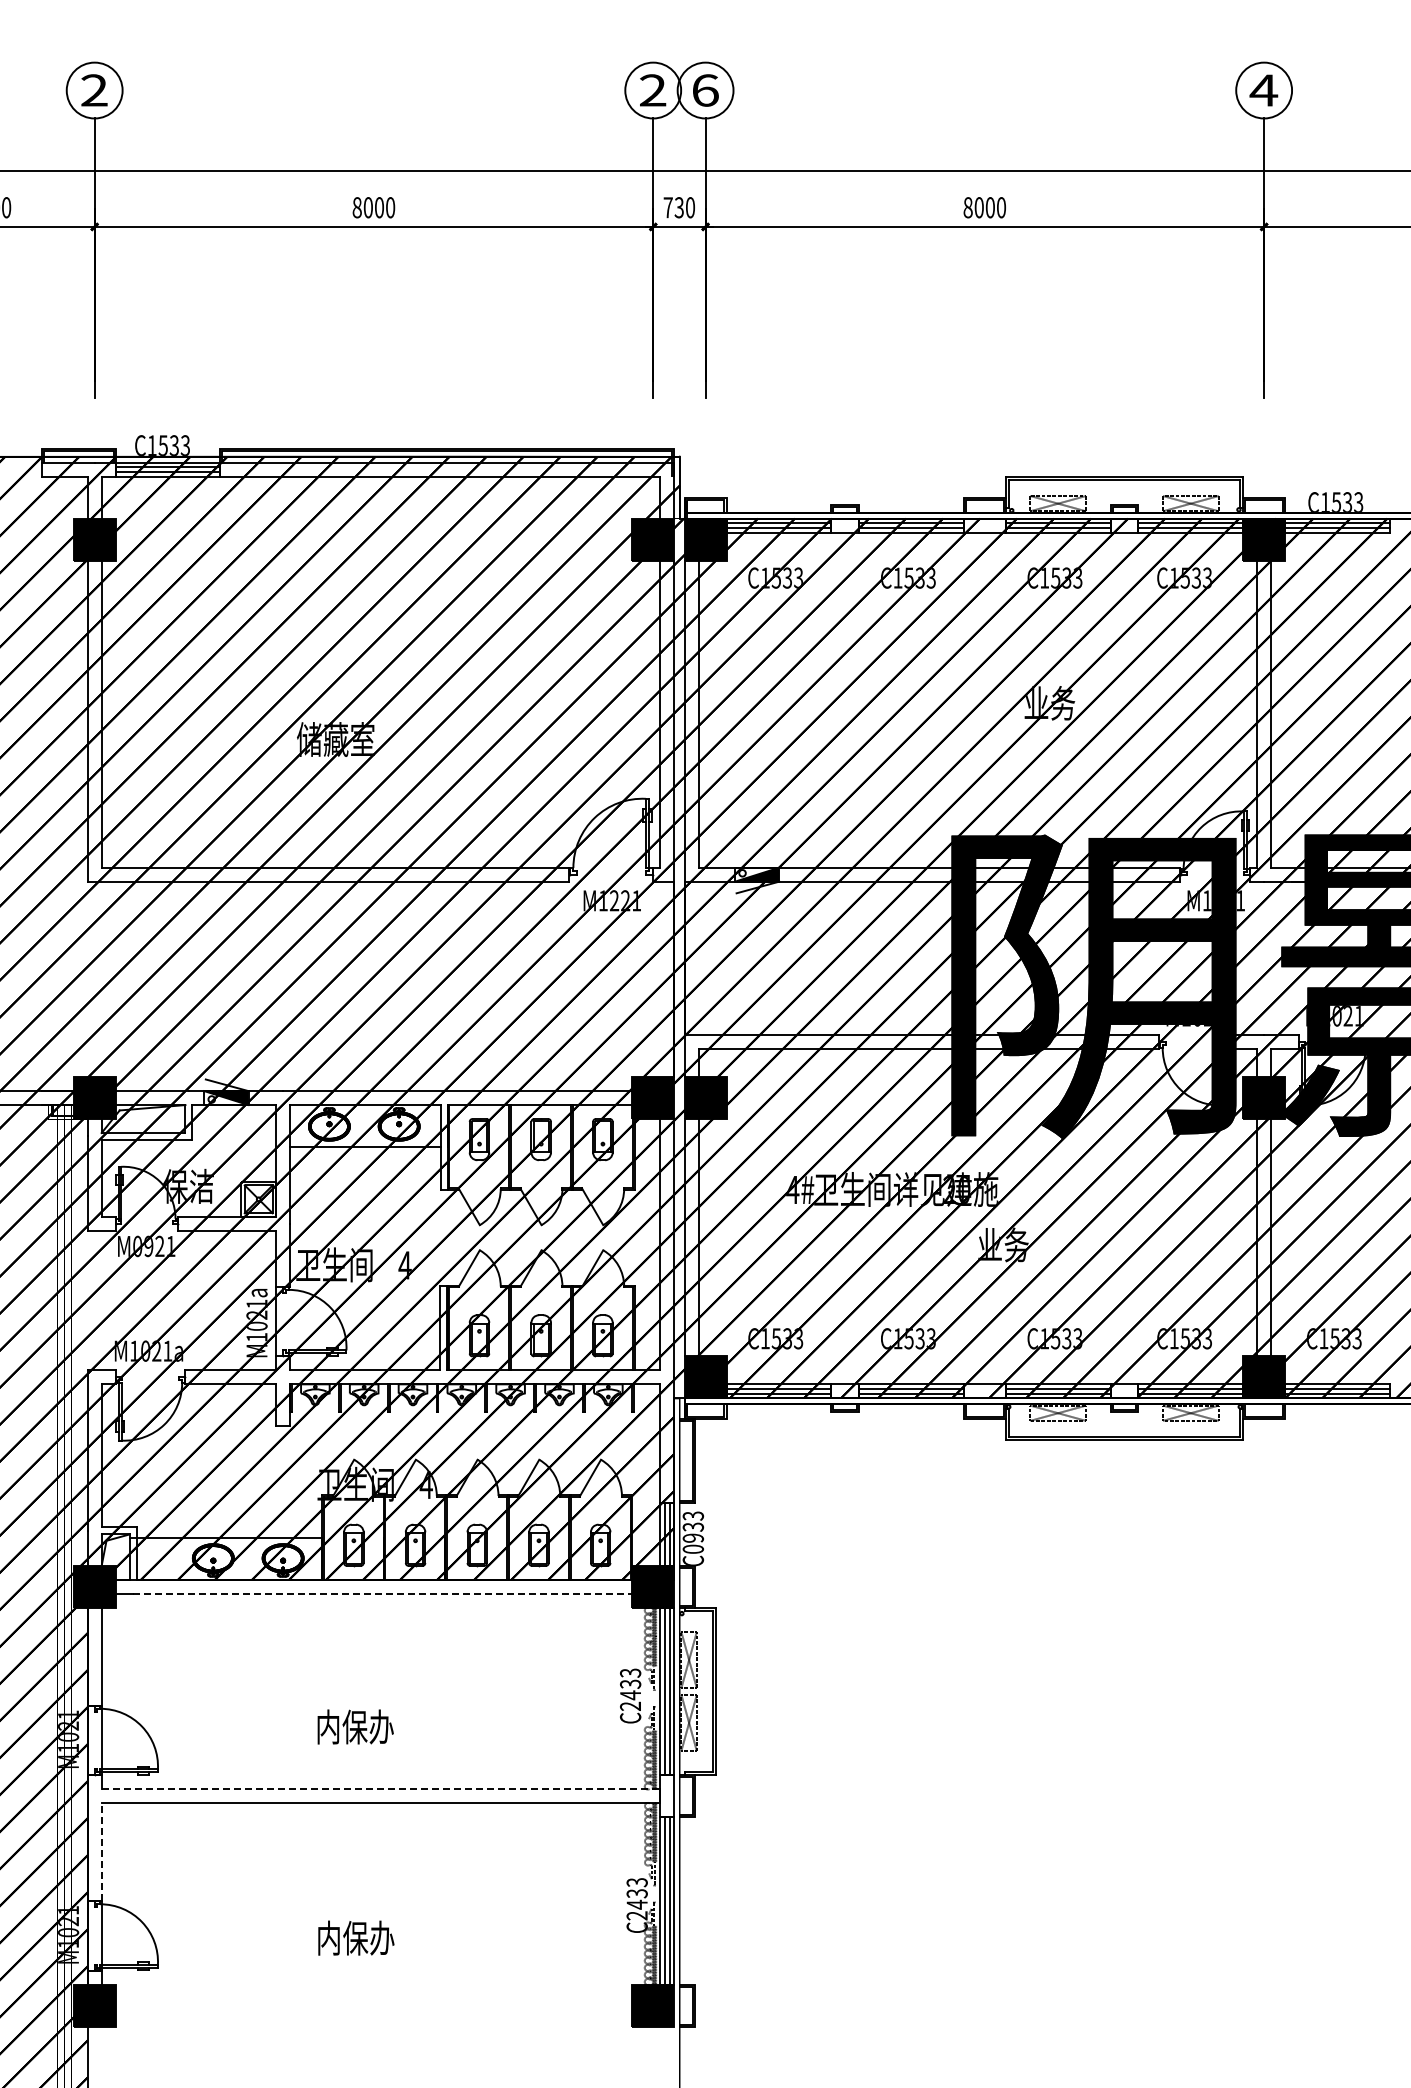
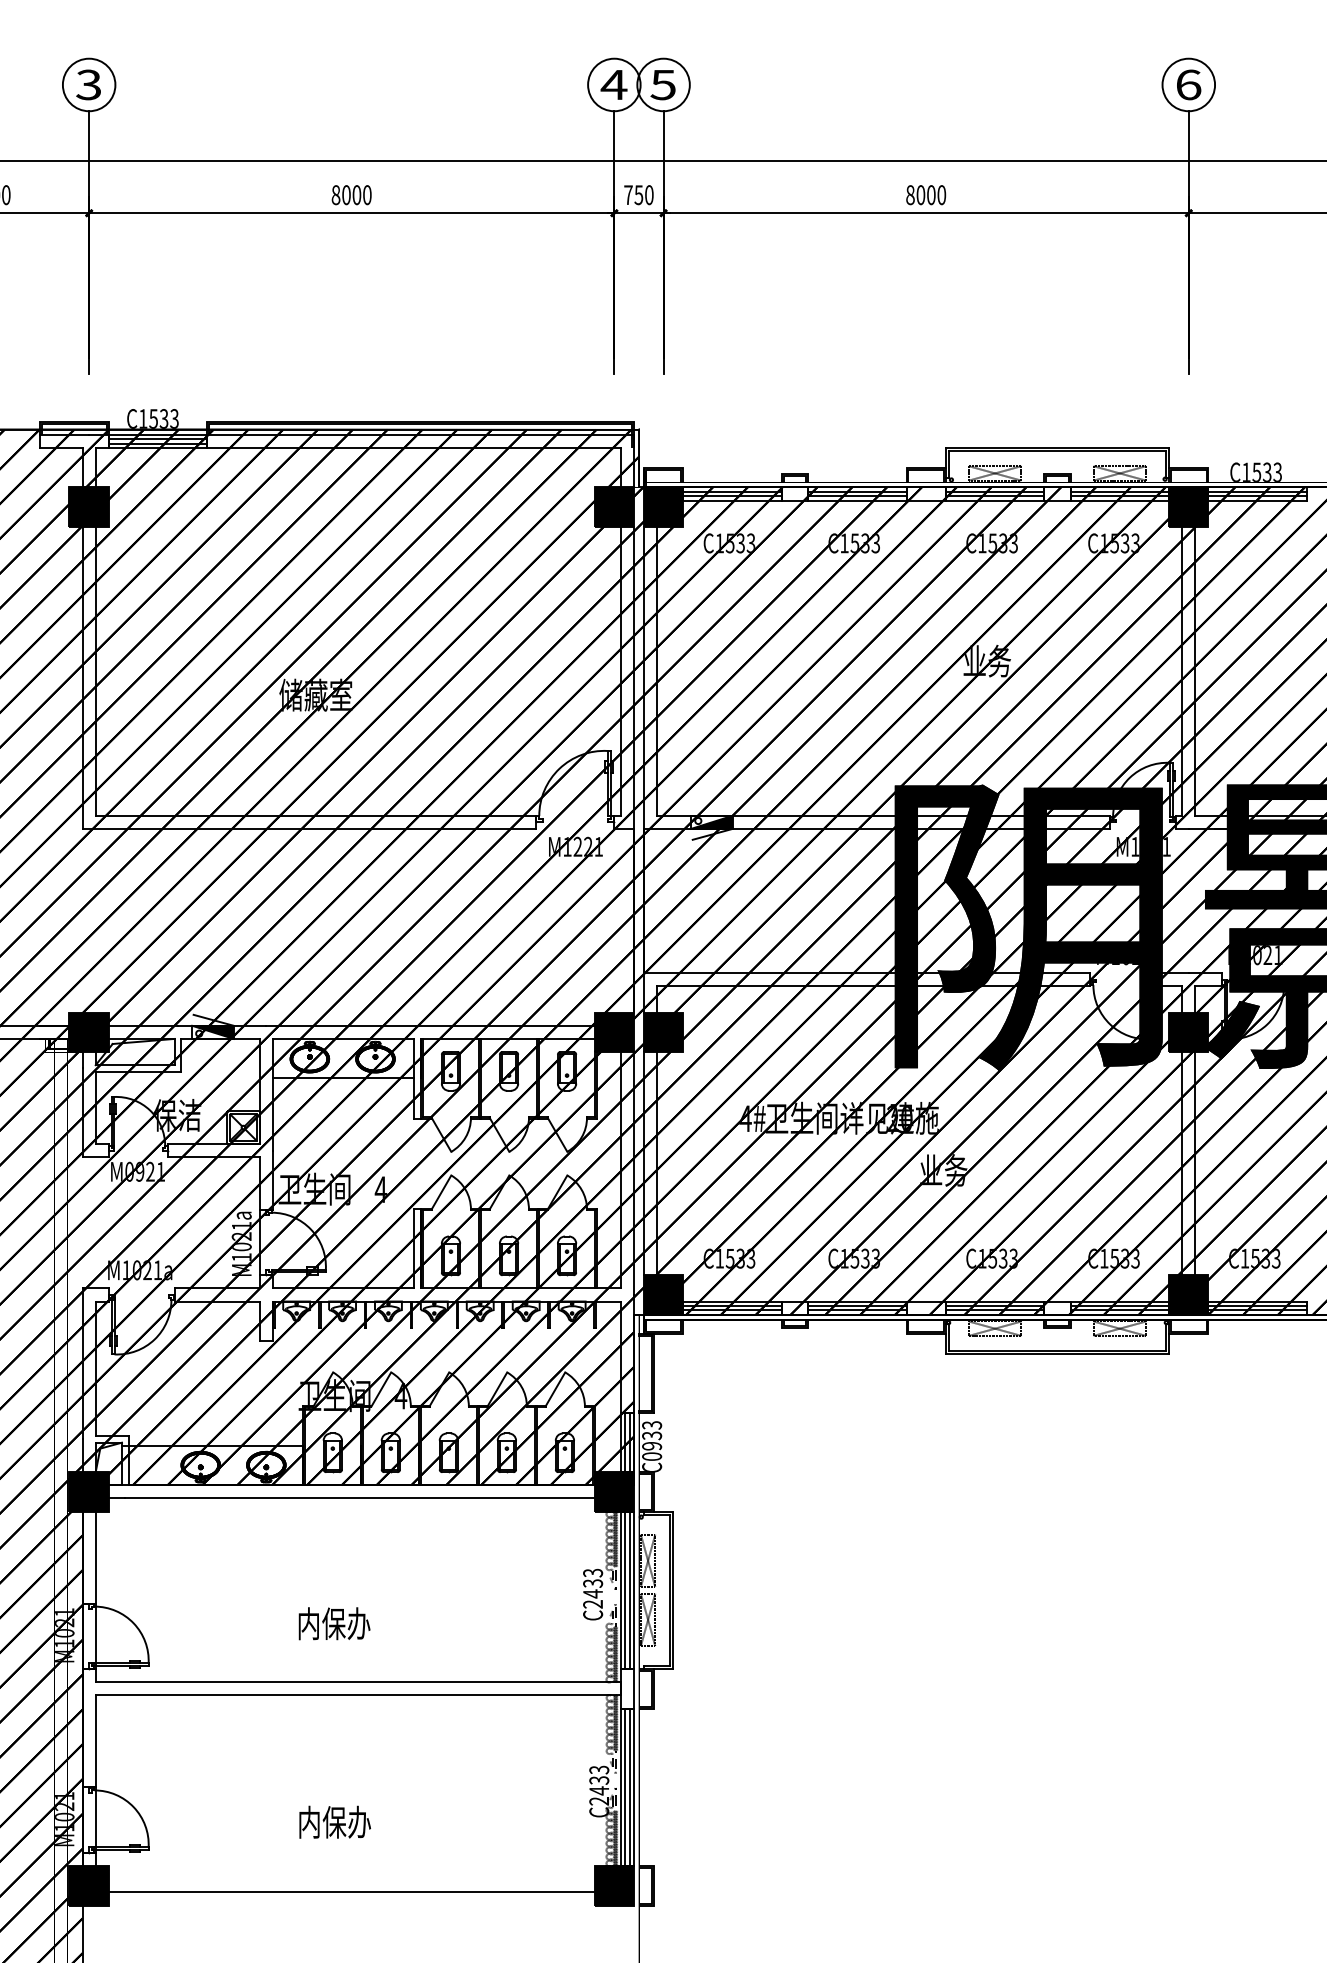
text: (93, 90) -> (88, 84), 2 -> 3
text: (652, 90) -> (613, 84), 2 -> 4
text: (704, 90) -> (662, 84), 6 -> 5
text: (1263, 90) -> (1188, 84), 4 -> 6
text: (679, 207) -> (639, 194), 730 -> 750
line: (382, 1593) -> (359, 1498), dashed -> solid
line: (381, 1789) -> (358, 1682), dashed -> solid
line: (101, 1852) -> (95, 1741), dashed -> solid
line: (373, 2012) -> (351, 1892), added

